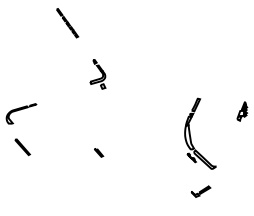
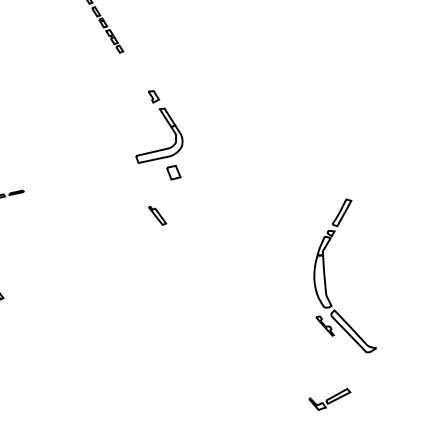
part: (97, 74) -> (159, 135), size x1.4
part: (191, 137) -> (327, 282), moved
part: (99, 152) -> (159, 215), moved
part: (200, 191) -> (328, 398), moved

